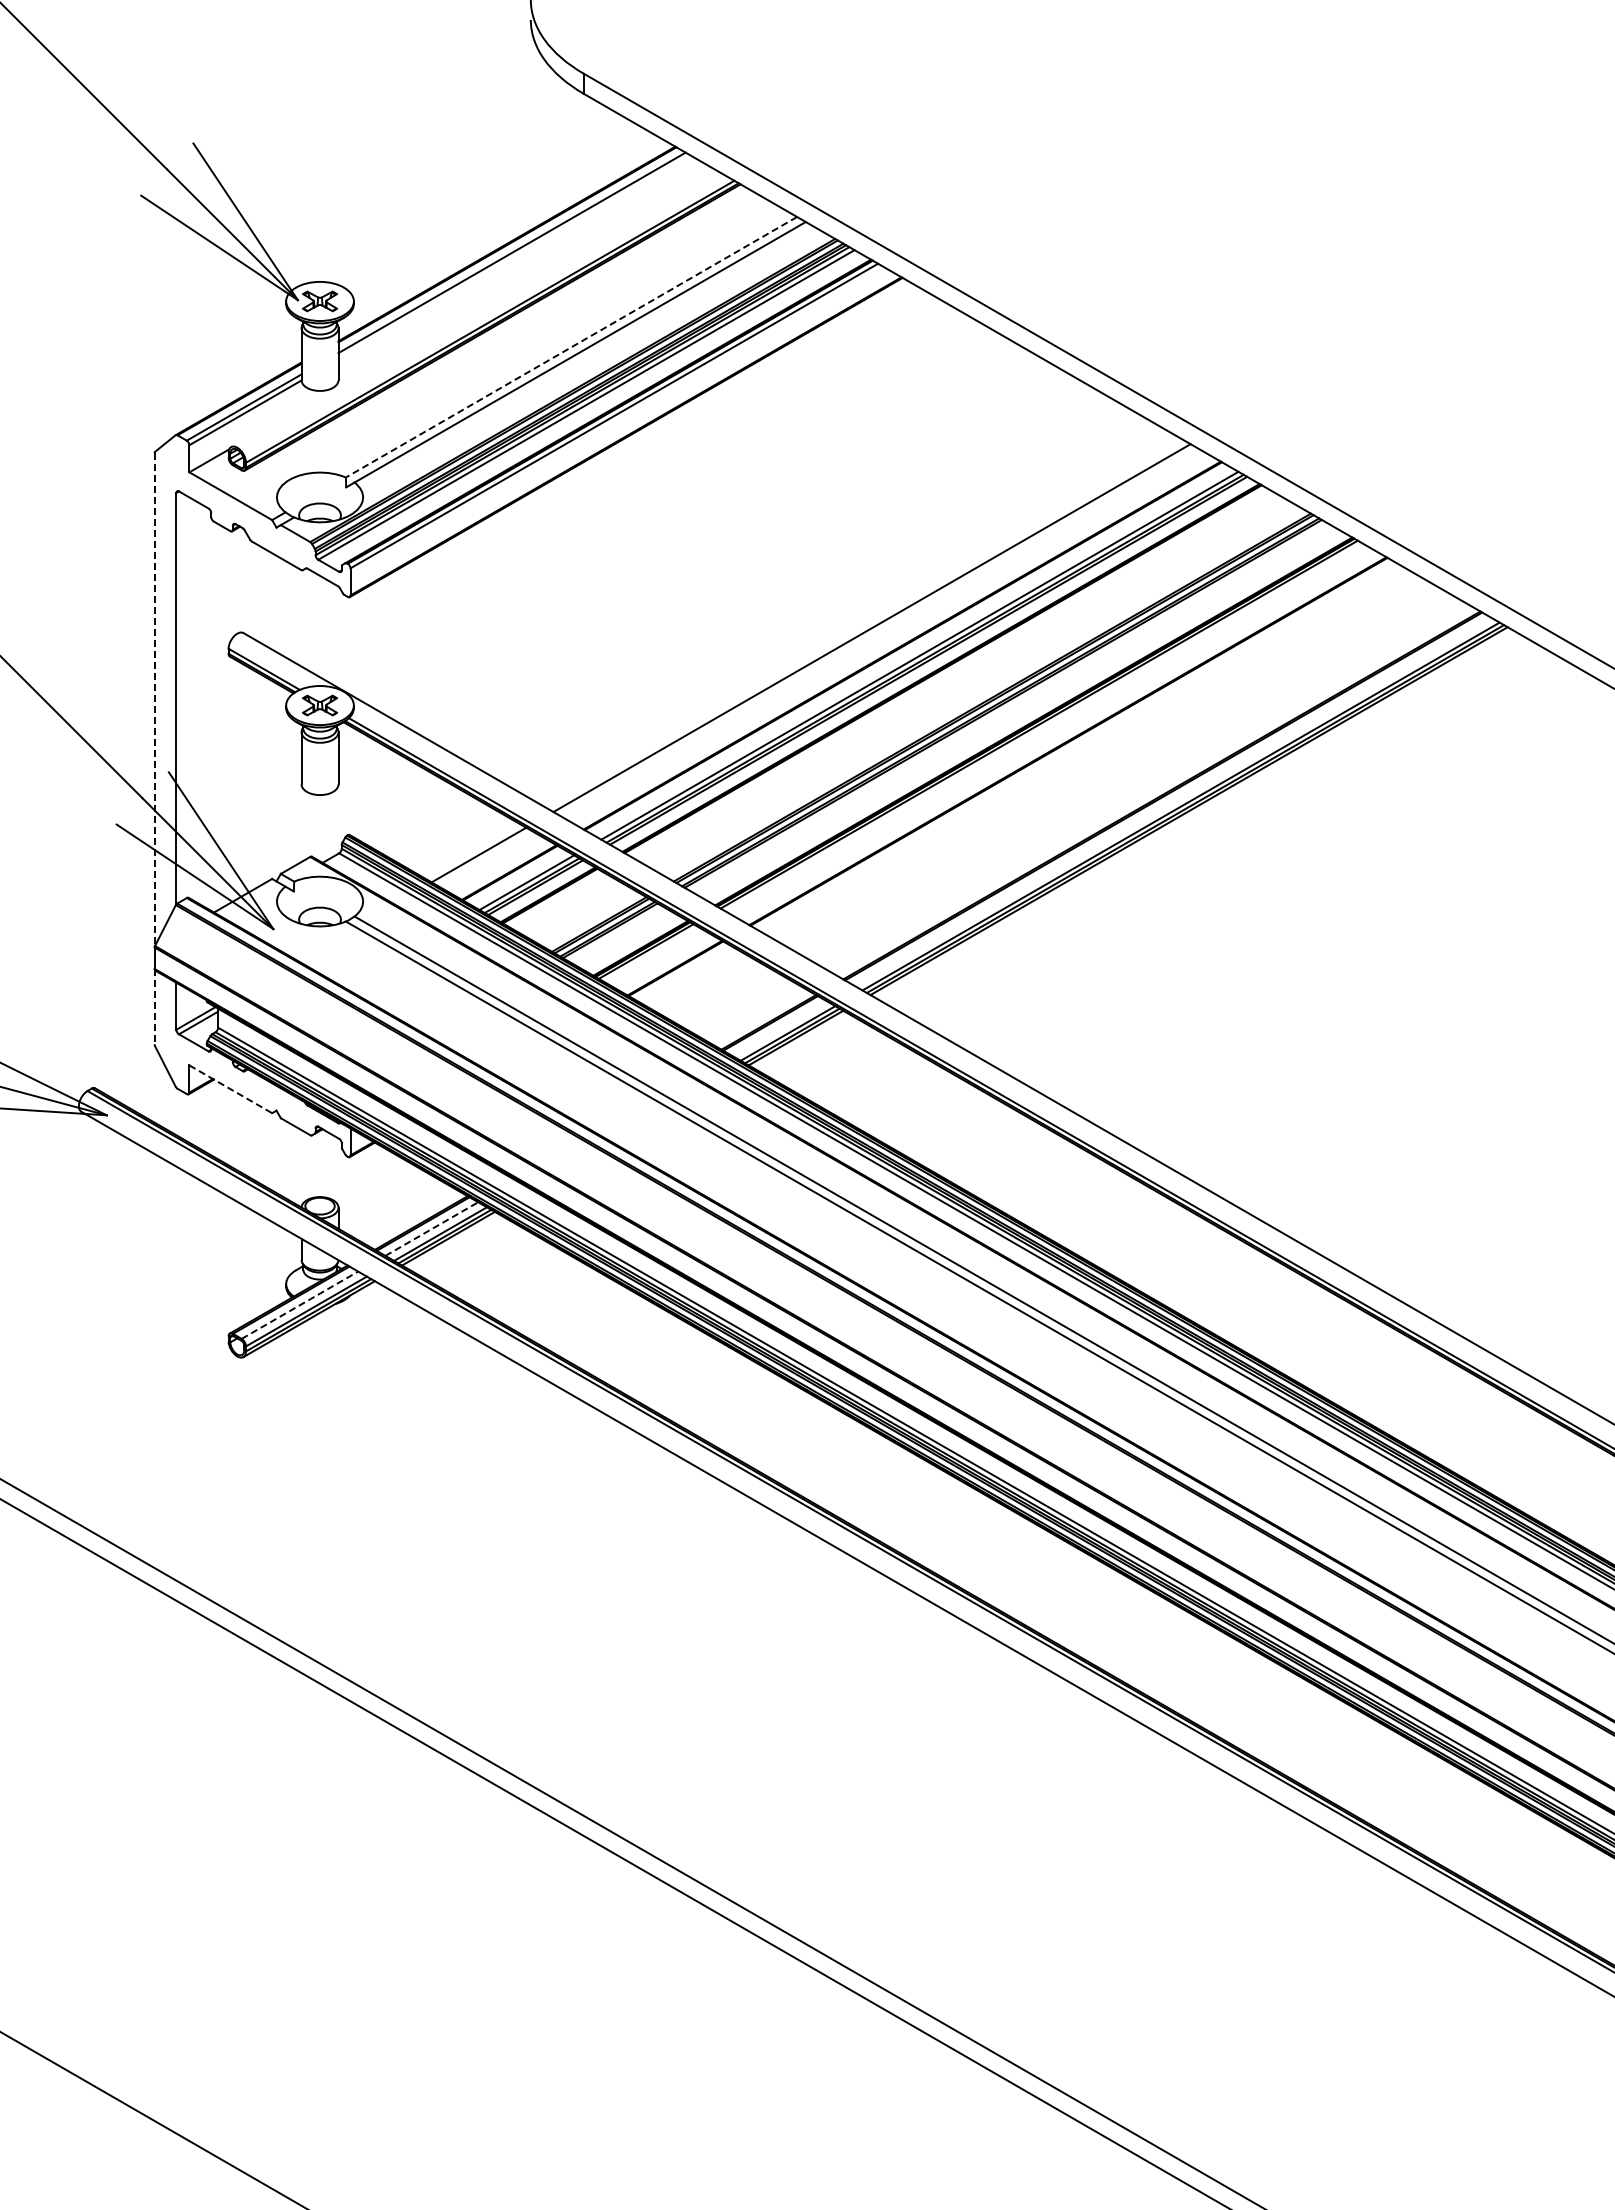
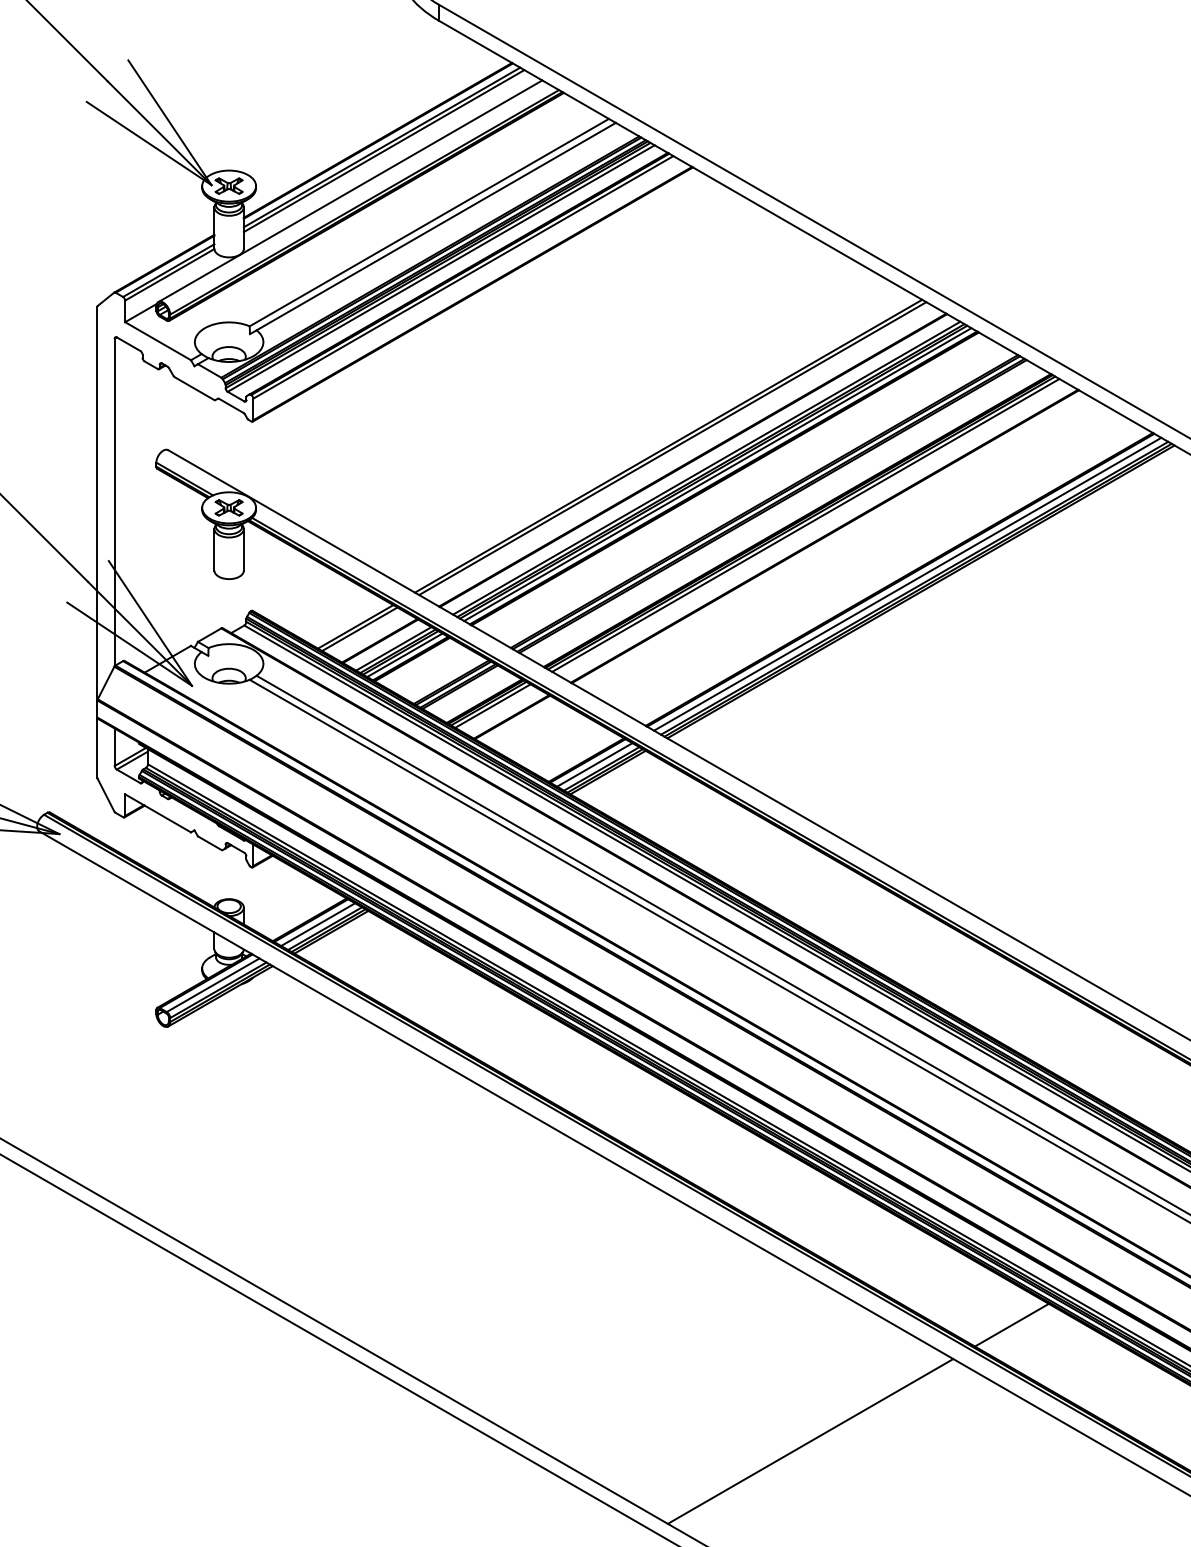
line: (514, 257) -> (383, 151), added
line: (472, 307) -> (350, 190), added
line: (571, 347) -> (429, 222), dashed -> solid
line: (876, 631) -> (672, 448), added
line: (933, 663) -> (717, 474), added
line: (154, 700) -> (97, 503), dashed -> solid
line: (1044, 727) -> (805, 525), added
line: (1171, 801) -> (906, 584), added
line: (483, 857) -> (359, 628), added
line: (540, 890) -> (404, 655), added
line: (651, 954) -> (493, 706), added
line: (154, 1006) -> (97, 747), dashed -> solid
line: (779, 1028) -> (594, 764), added
line: (230, 1089) -> (157, 813), dashed -> solid
line: (431, 1229) -> (317, 924), dashed -> solid
line: (300, 1304) -> (213, 984), dashed -> solid
line: (1302, 1732) -> (1011, 1325), added
line: (1050, 1877) -> (810, 1440), added

